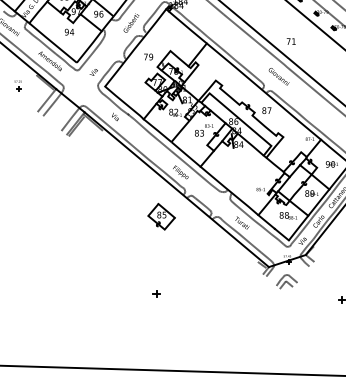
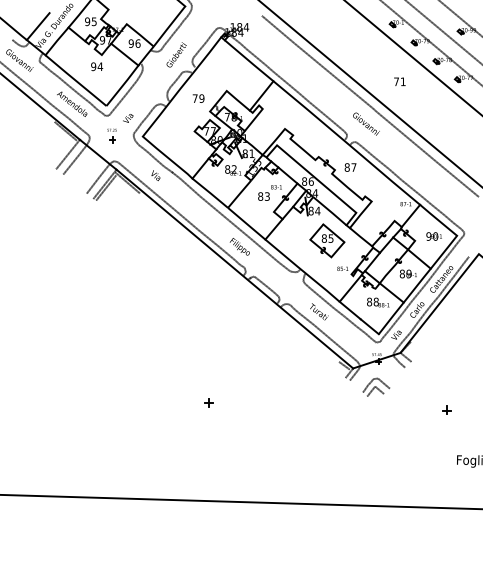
text: (290, 41) -> (399, 81), moved
part: (17, 85) -> (111, 135), moved
part: (161, 216) -> (327, 240), moved

